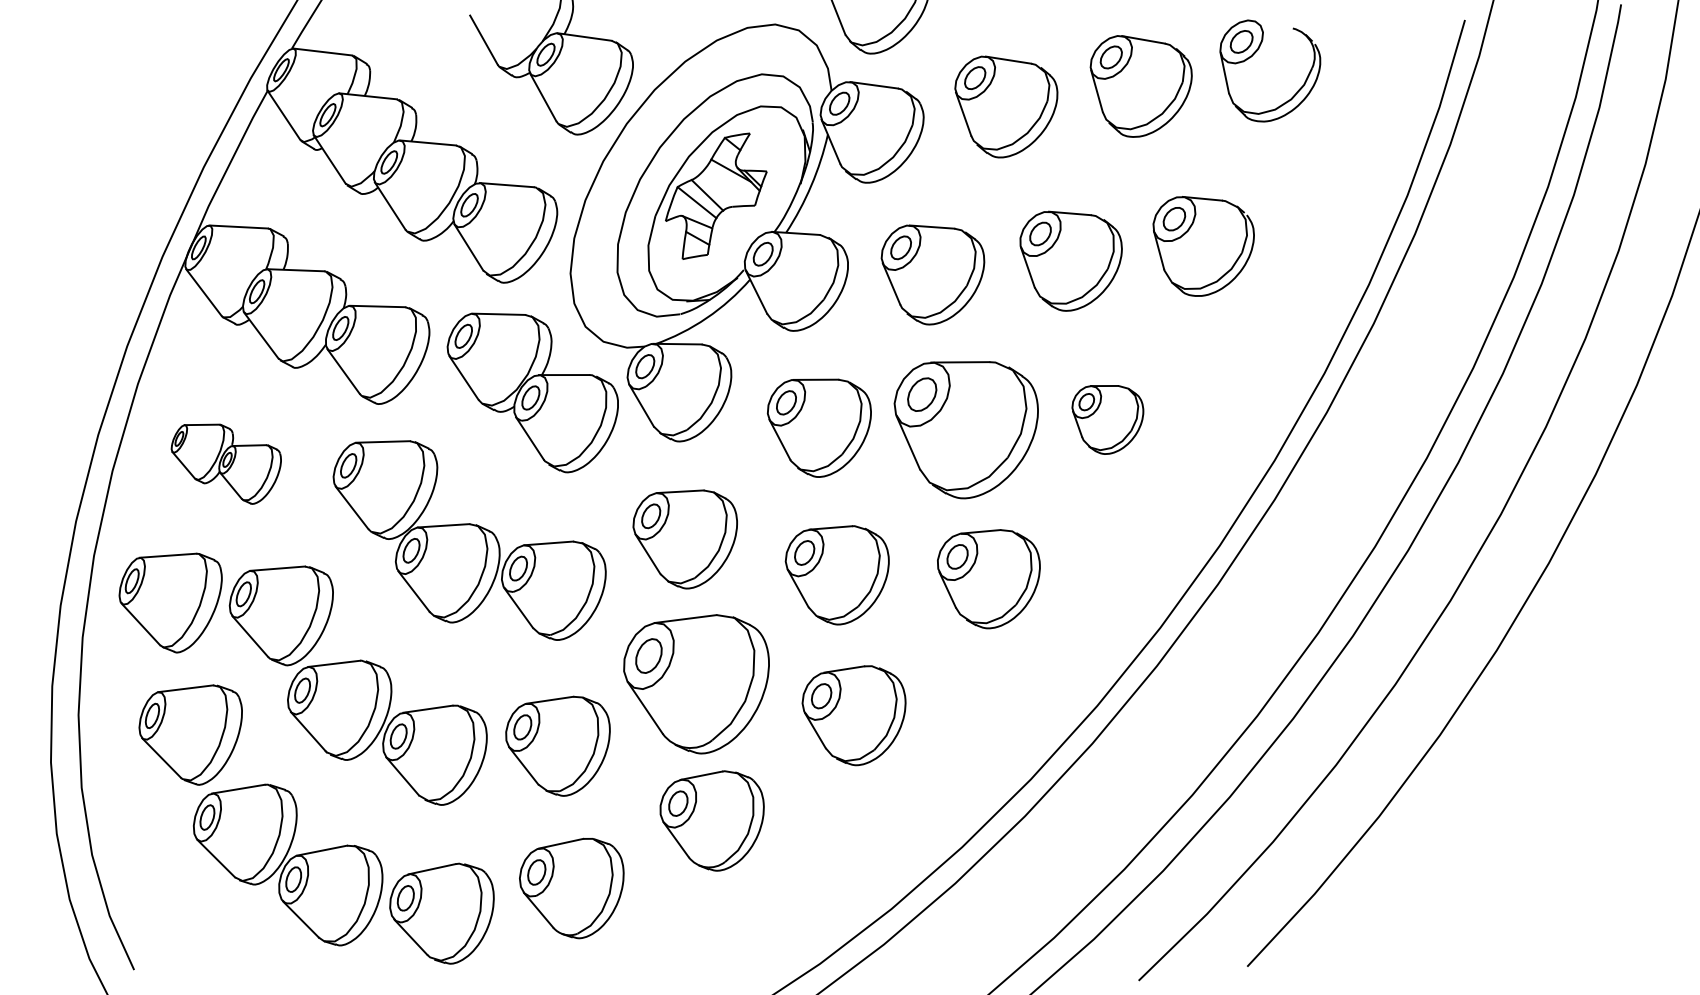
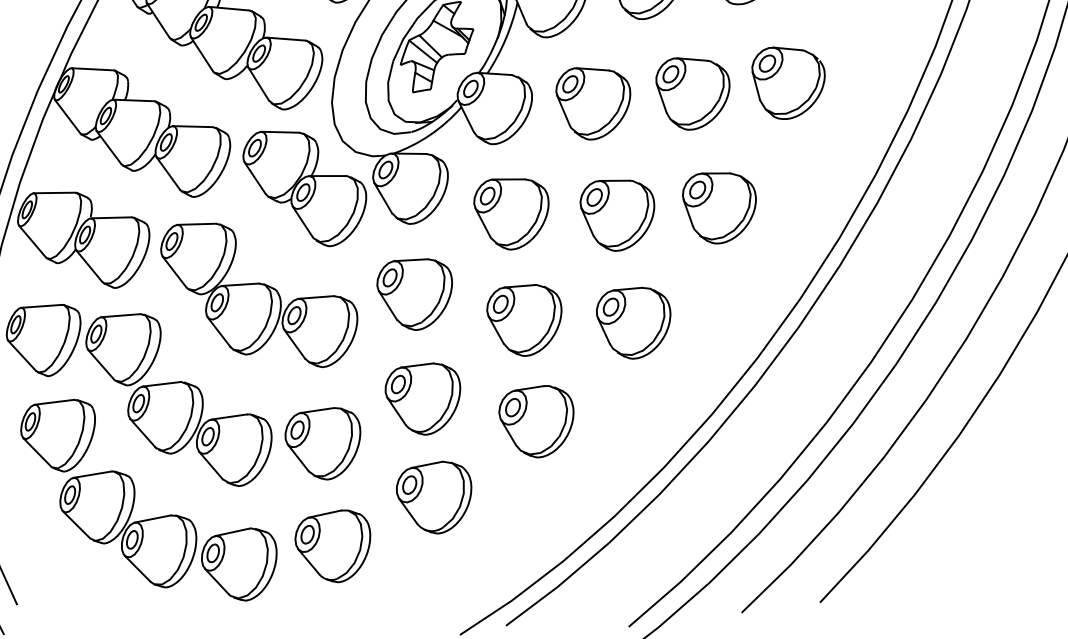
part: (1107, 419) -> (719, 208), size x1.43
part: (966, 429) -> (617, 215), size x0.71
part: (226, 464) -> (83, 240), size x1.67
part: (696, 684) -> (422, 399), size x0.71

